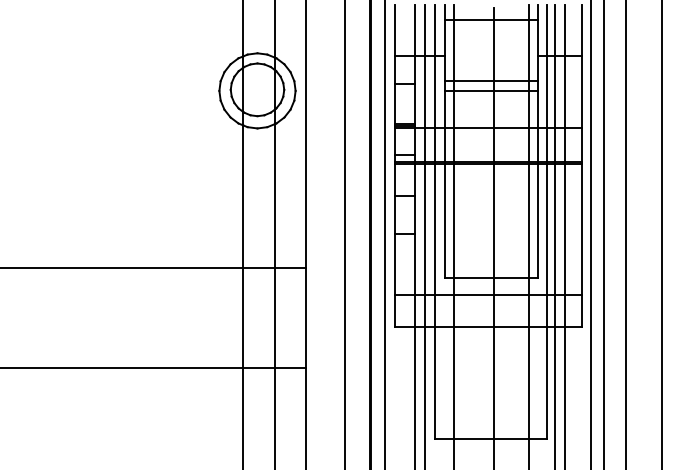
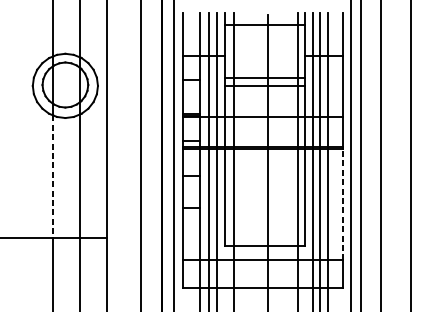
line: (243, 197) -> (53, 177), solid -> dashed
line: (582, 229) -> (343, 204), solid -> dashed

